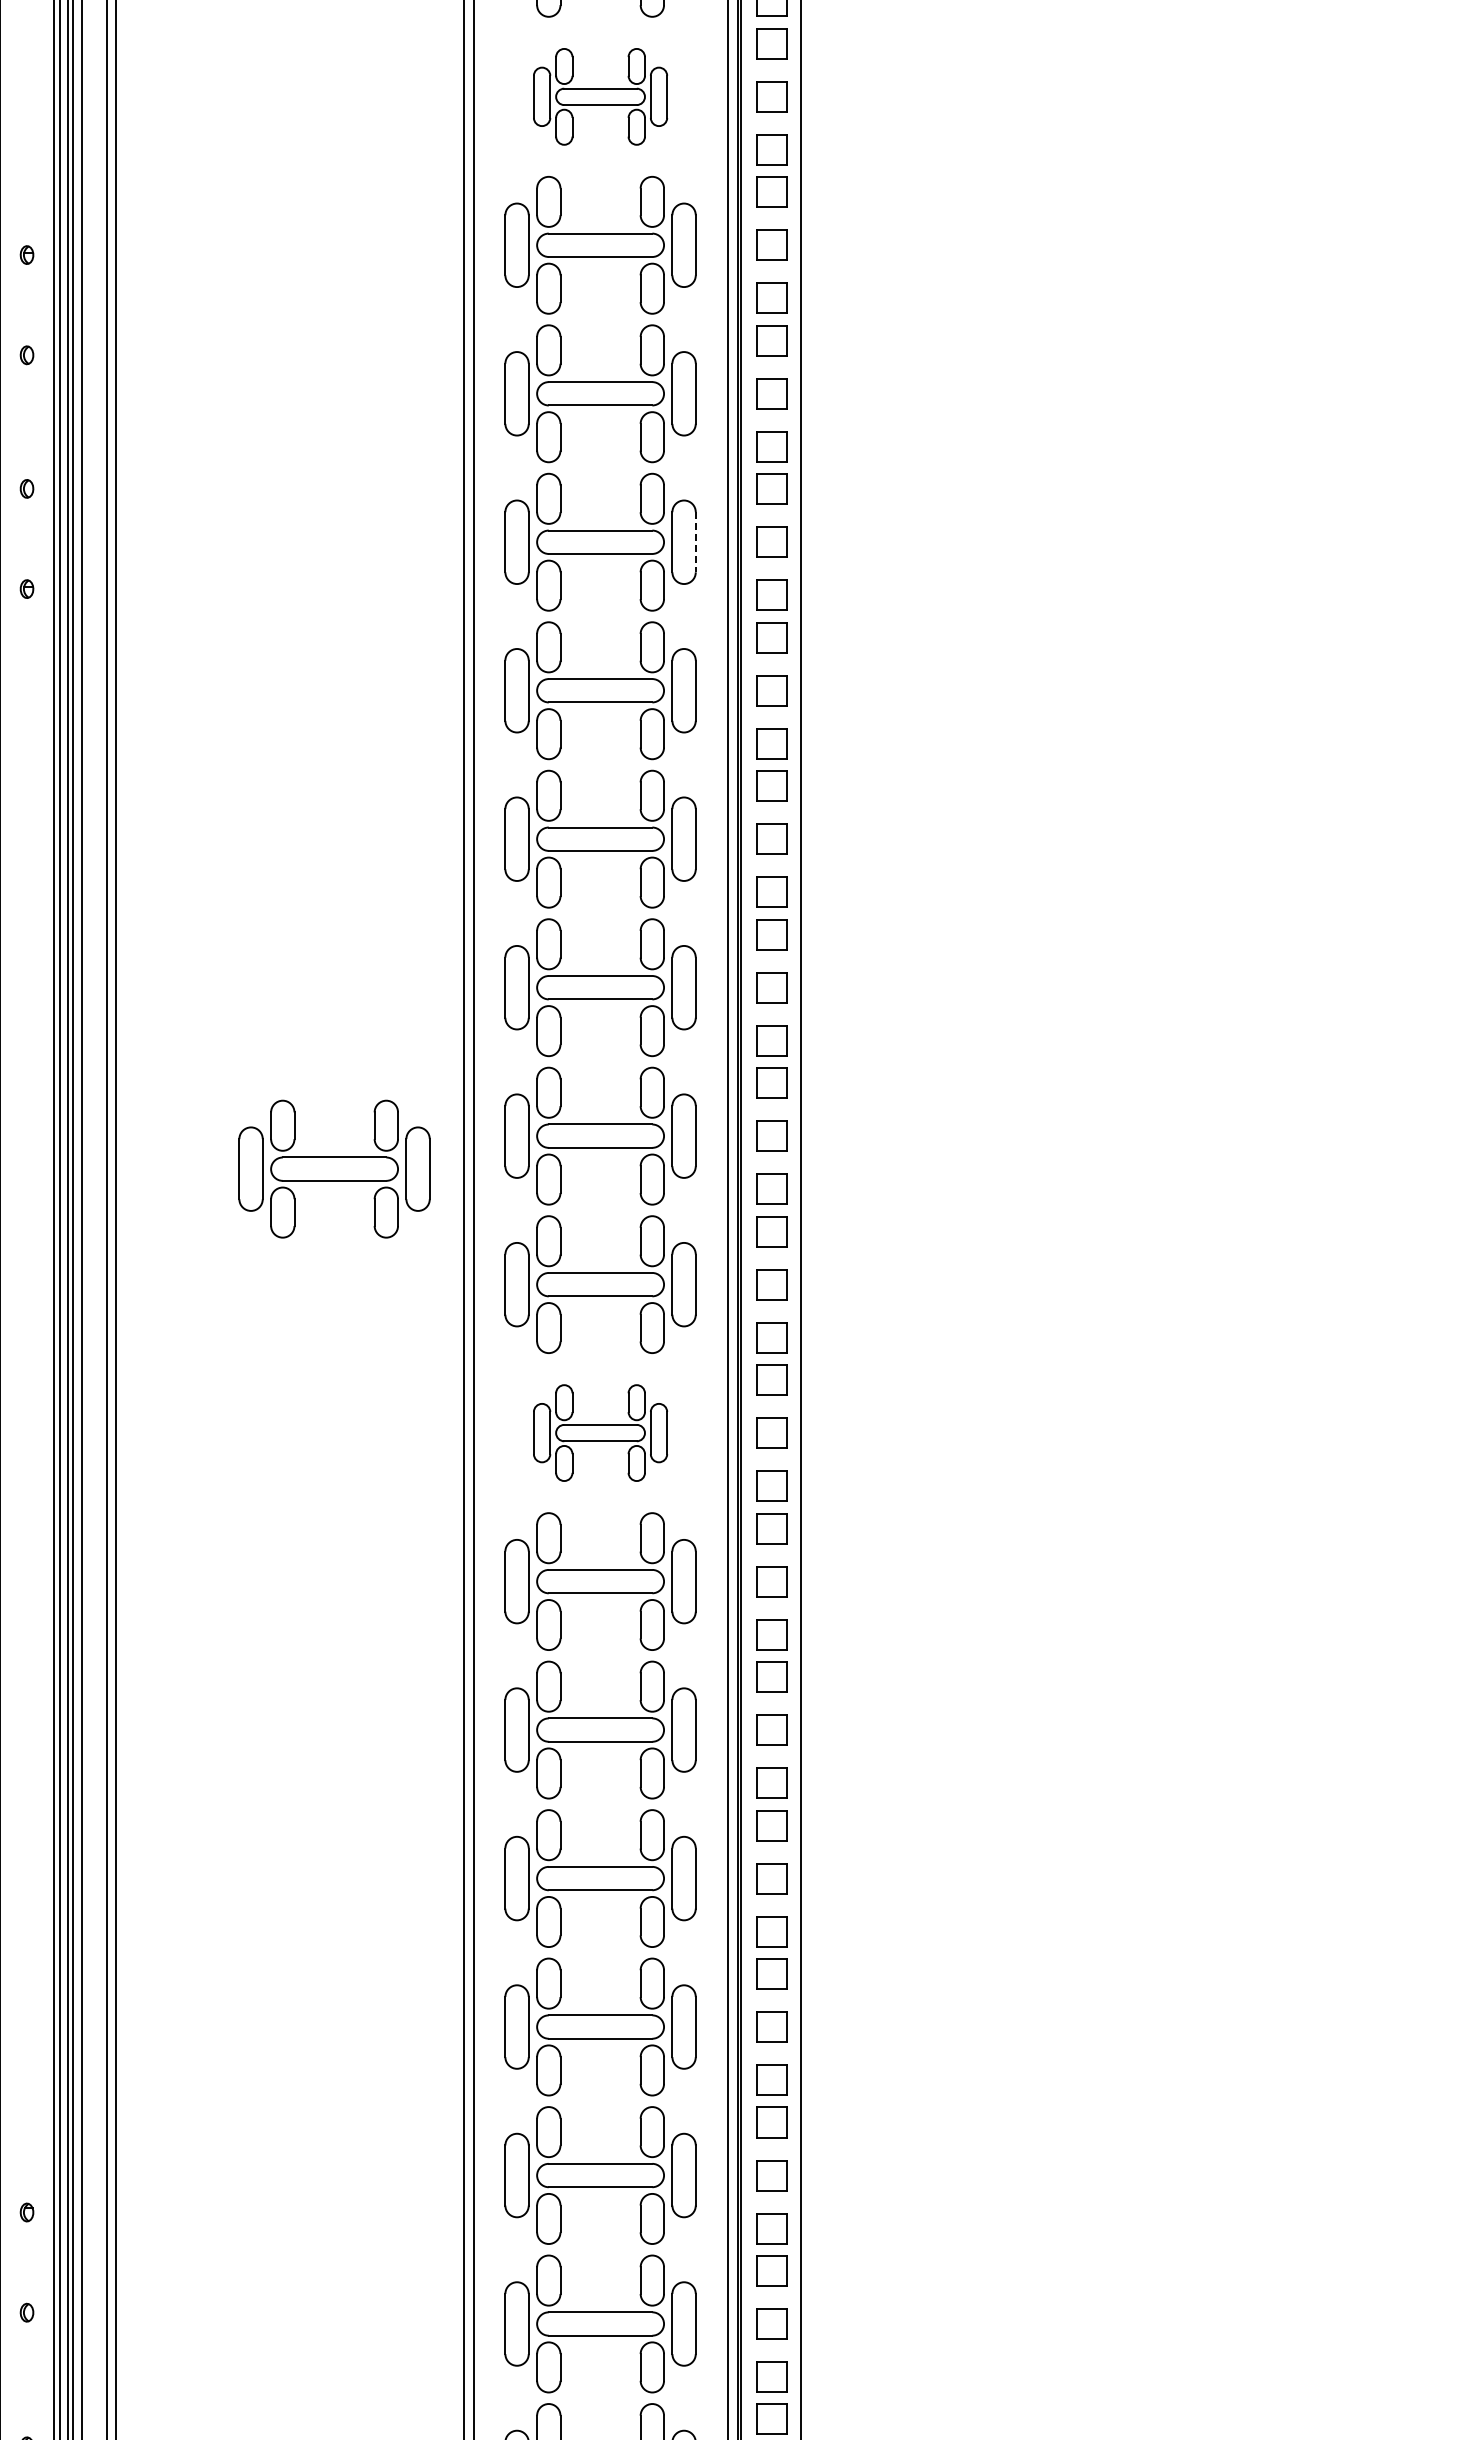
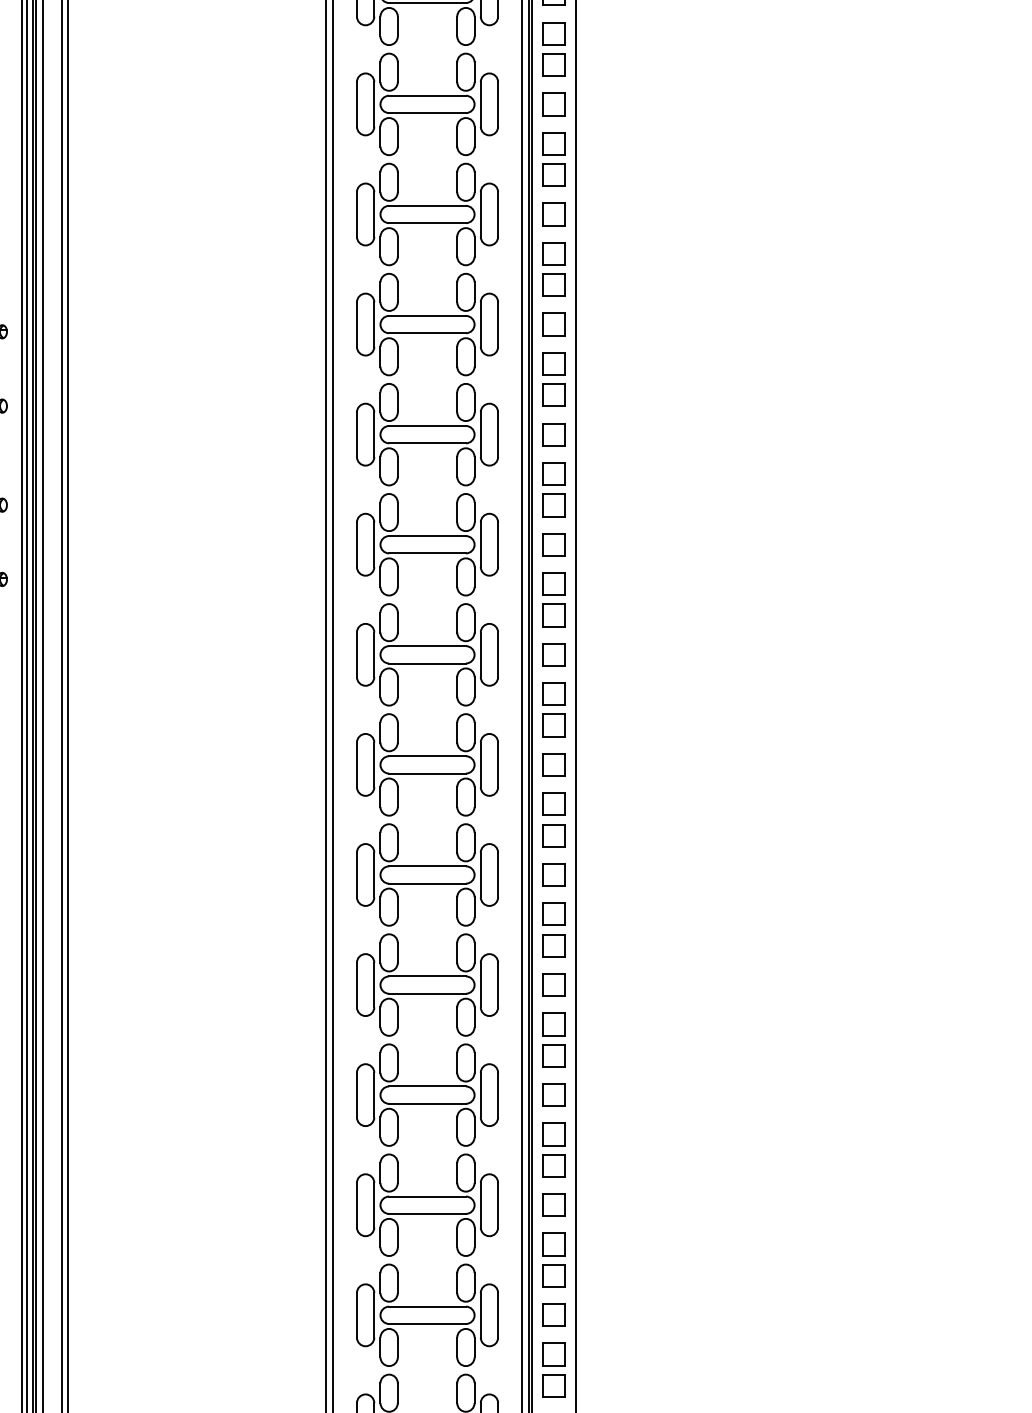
part: (600, 96) -> (427, 214), size x1.43
line: (695, 542) -> (497, 544), dashed -> solid
part: (334, 1168) -> (230, 1009), removed
part: (600, 1432) -> (427, 1204), size x1.43

